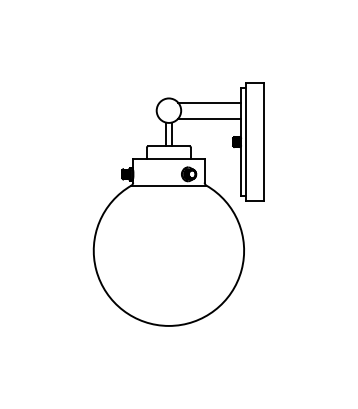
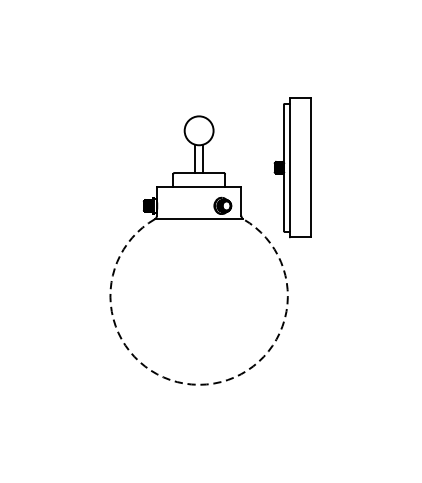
line: (209, 102) -> (246, 121), removed
line: (209, 118) -> (246, 140), removed
arc: (168, 325) -> (198, 384), solid -> dashed

